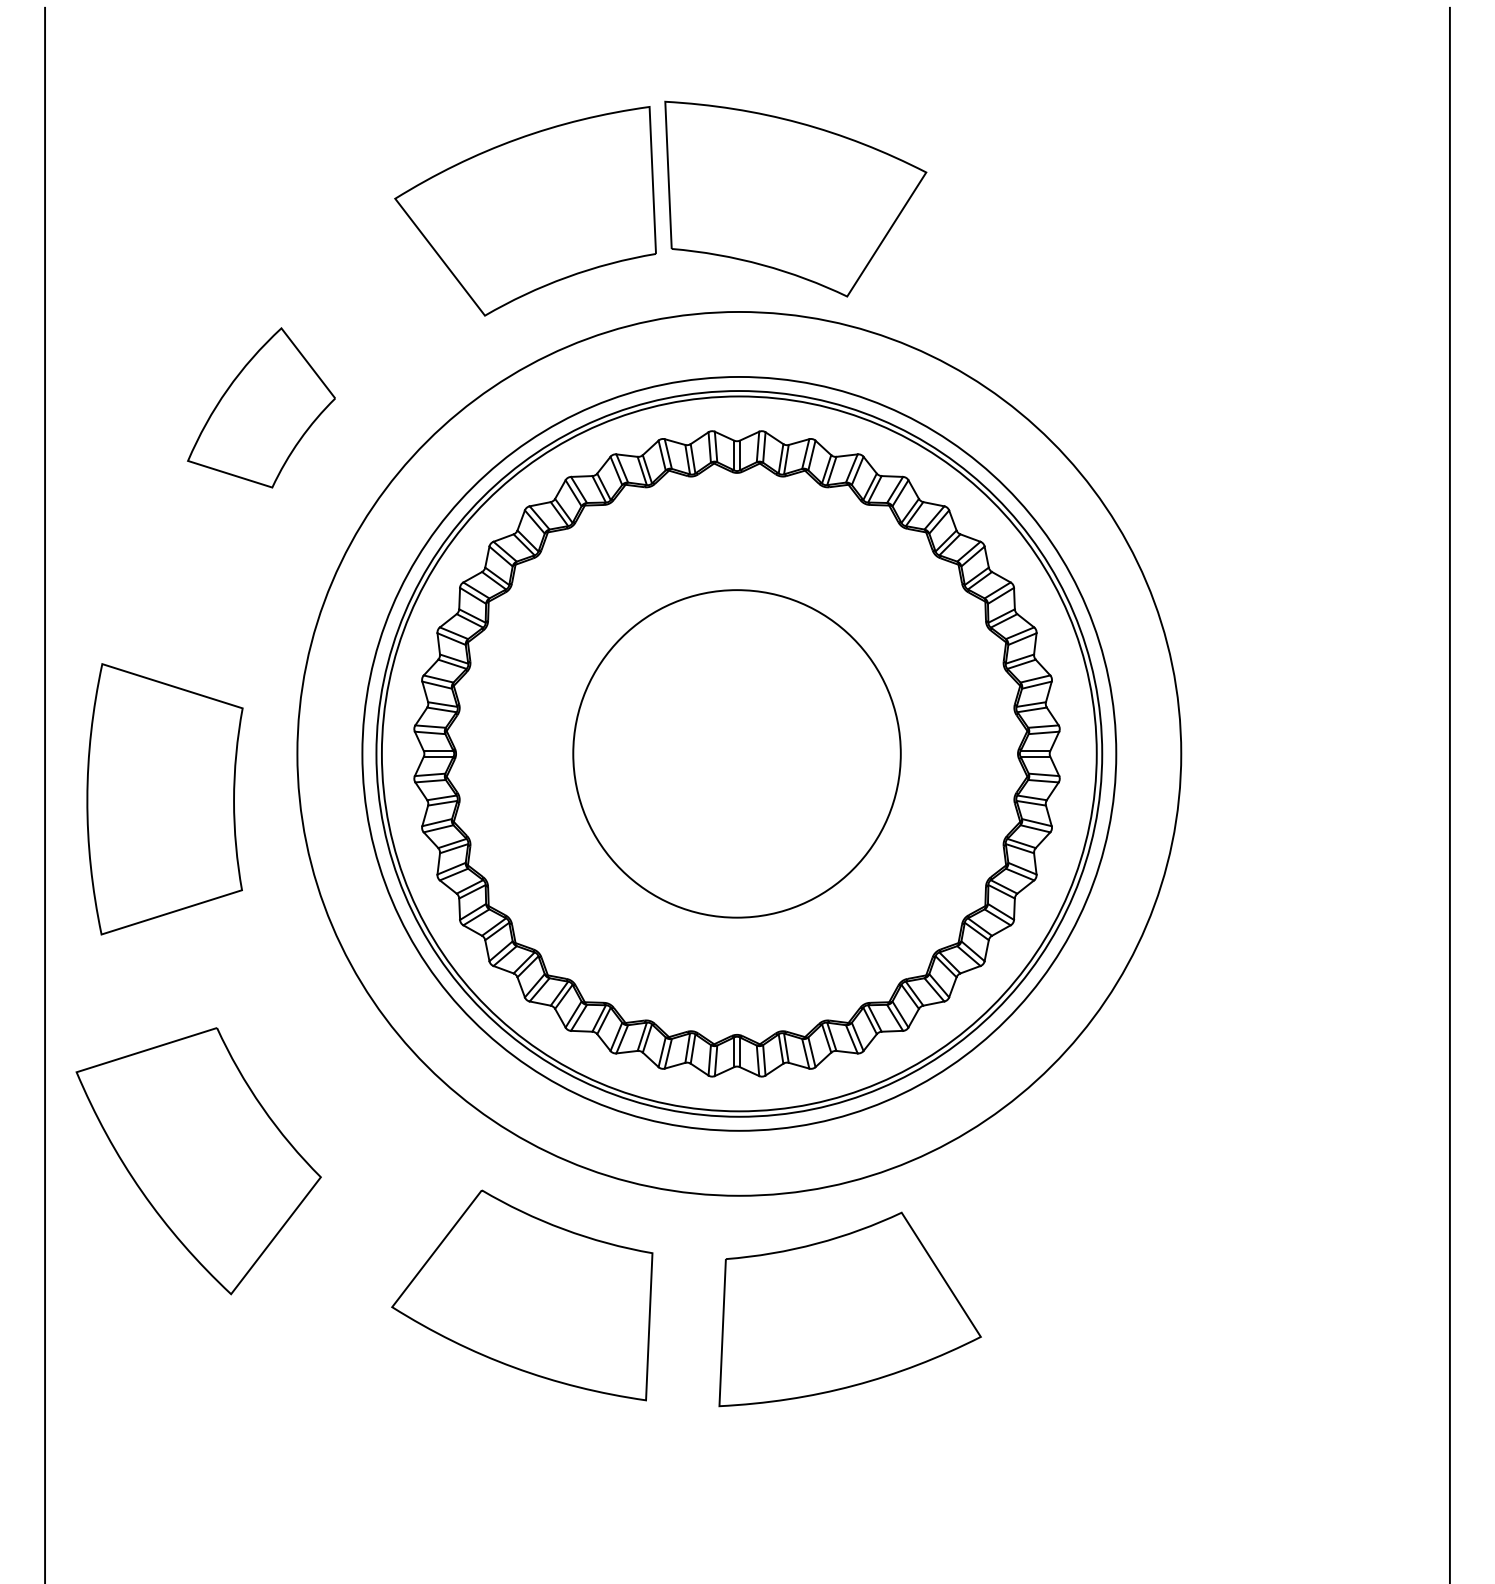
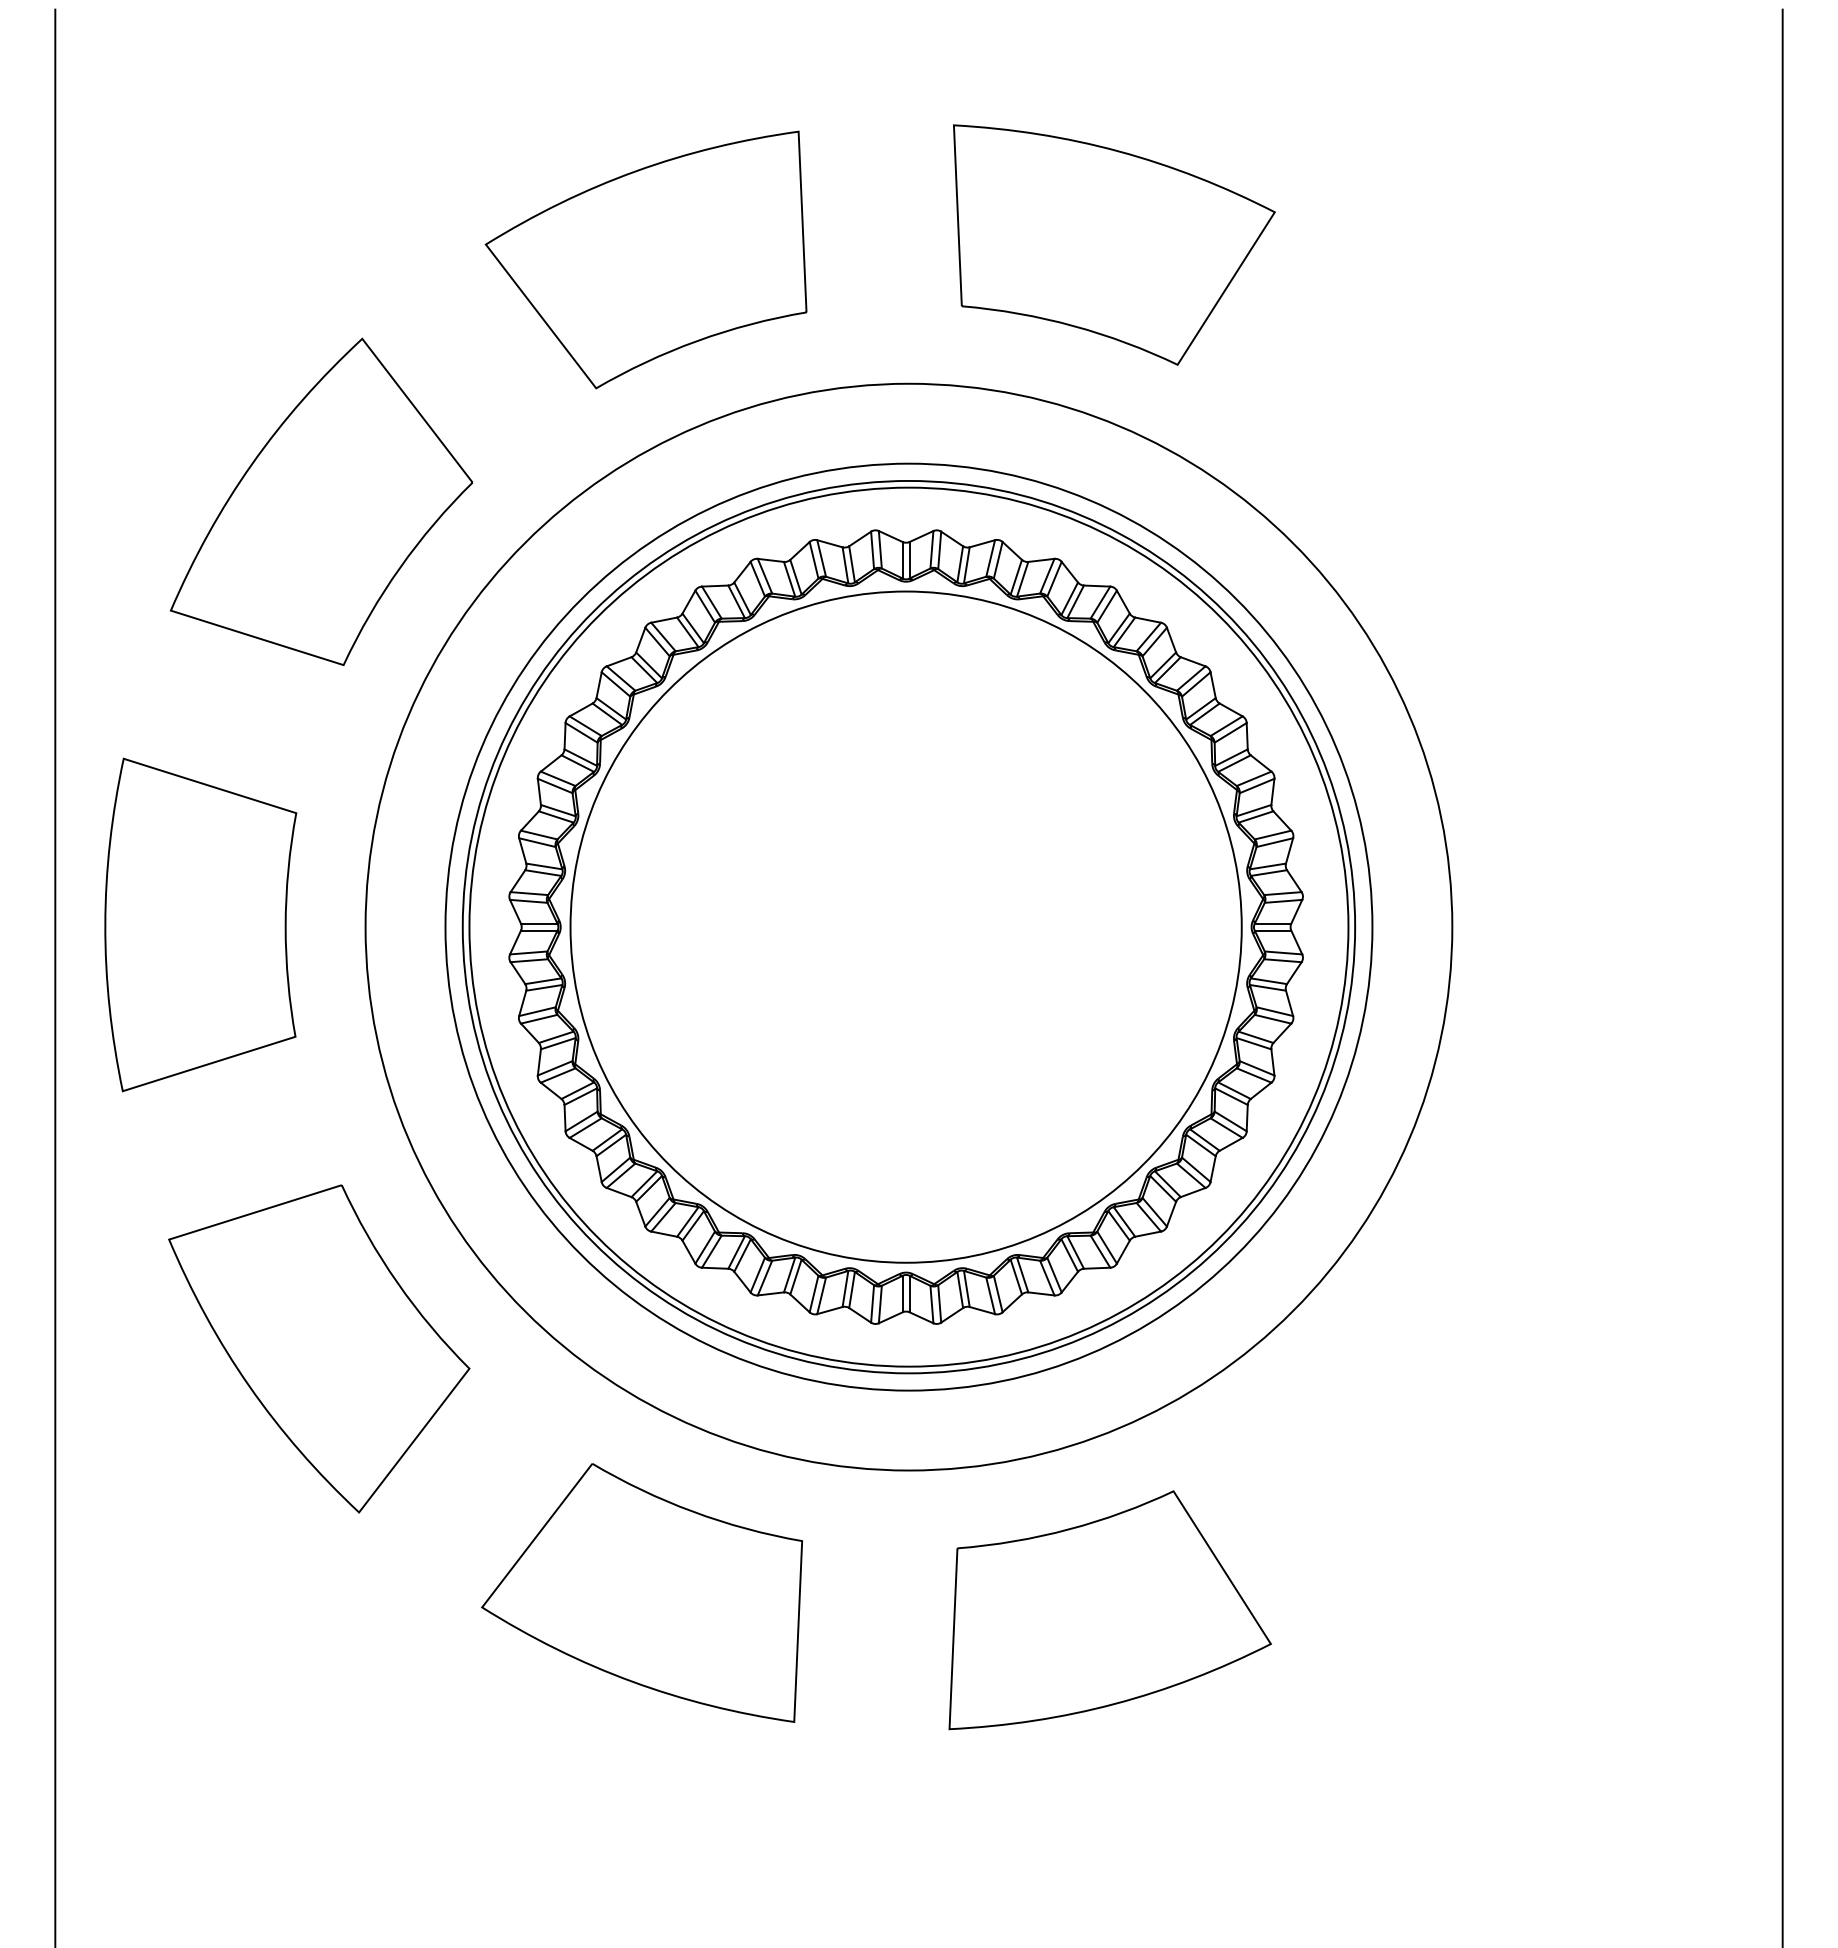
part: (795, 198) -> (1114, 244), moved
part: (261, 407) -> (321, 501), size x1.67
circle: (736, 753) -> (905, 926), size x1.67
part: (164, 798) -> (200, 924), moved
part: (198, 1160) -> (319, 1348), moved
part: (849, 1309) -> (1109, 1610), moved

